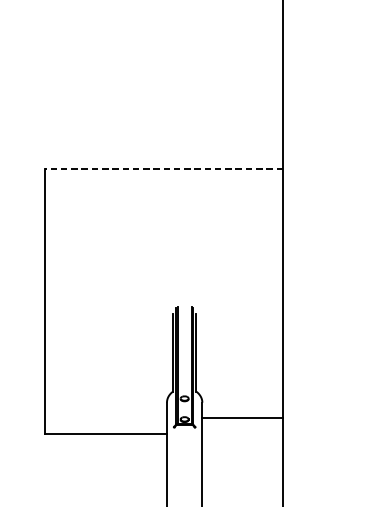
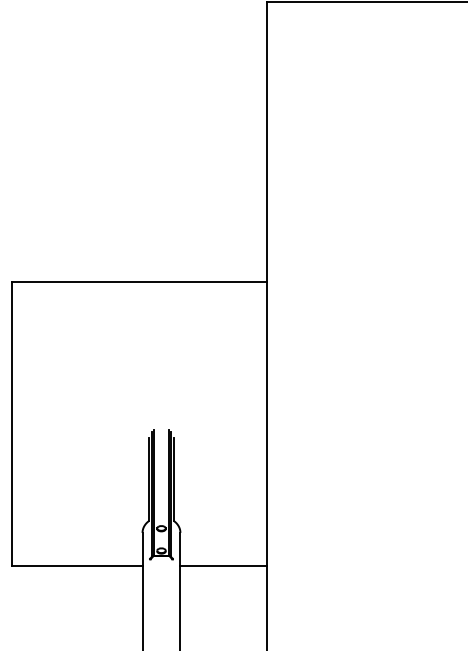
line: (164, 168) -> (139, 282), dashed -> solid
line: (242, 418) -> (223, 566), moved

